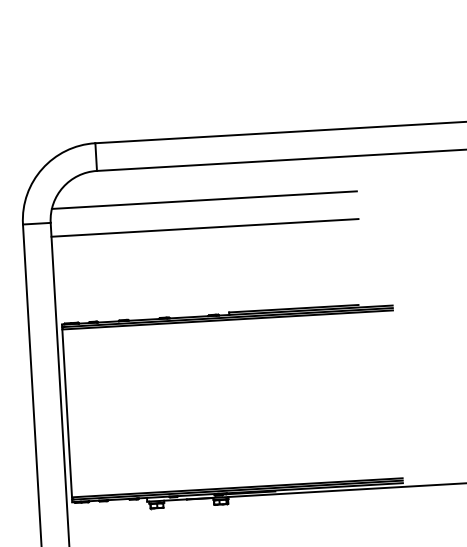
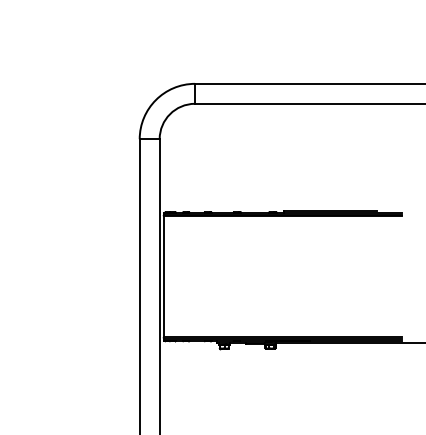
line: (203, 200) -> (270, 129), removed
line: (203, 228) -> (269, 149), removed

